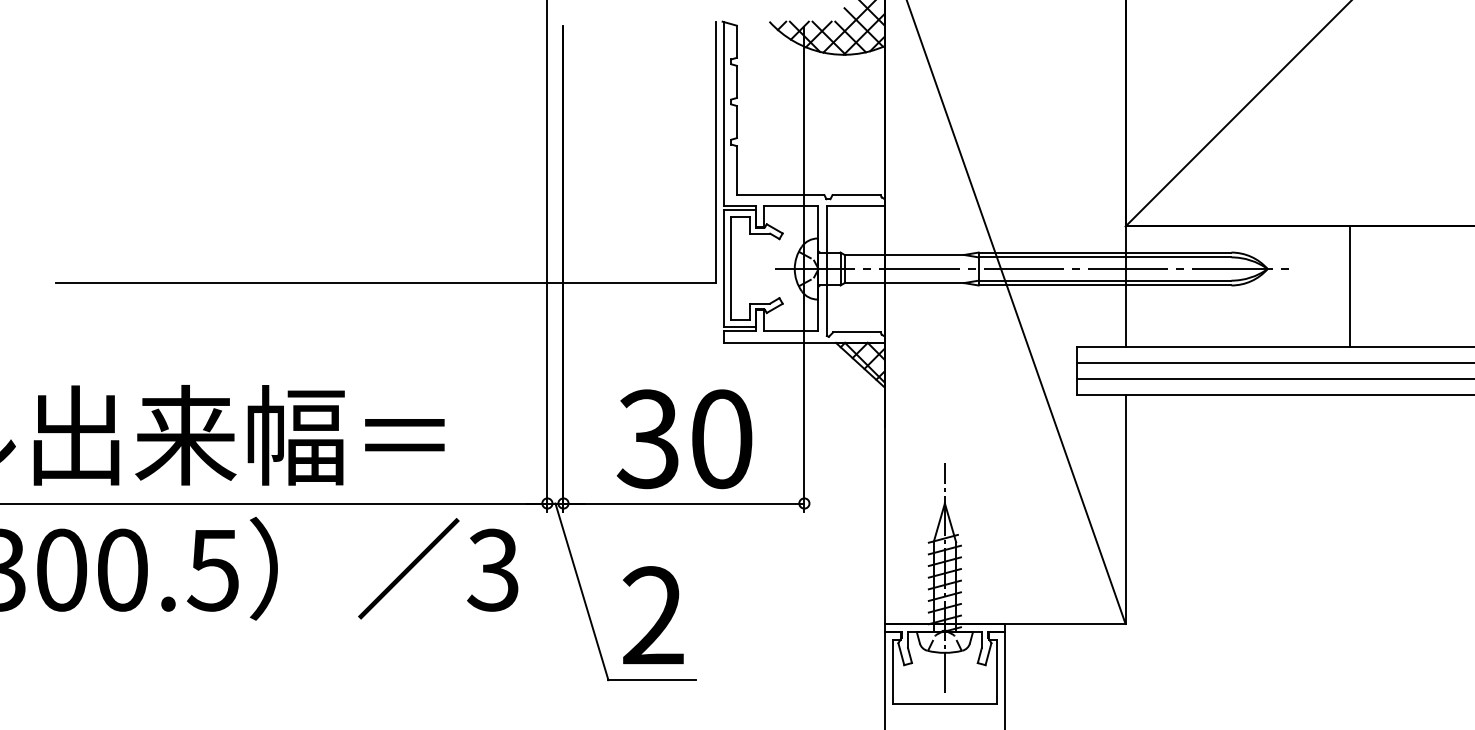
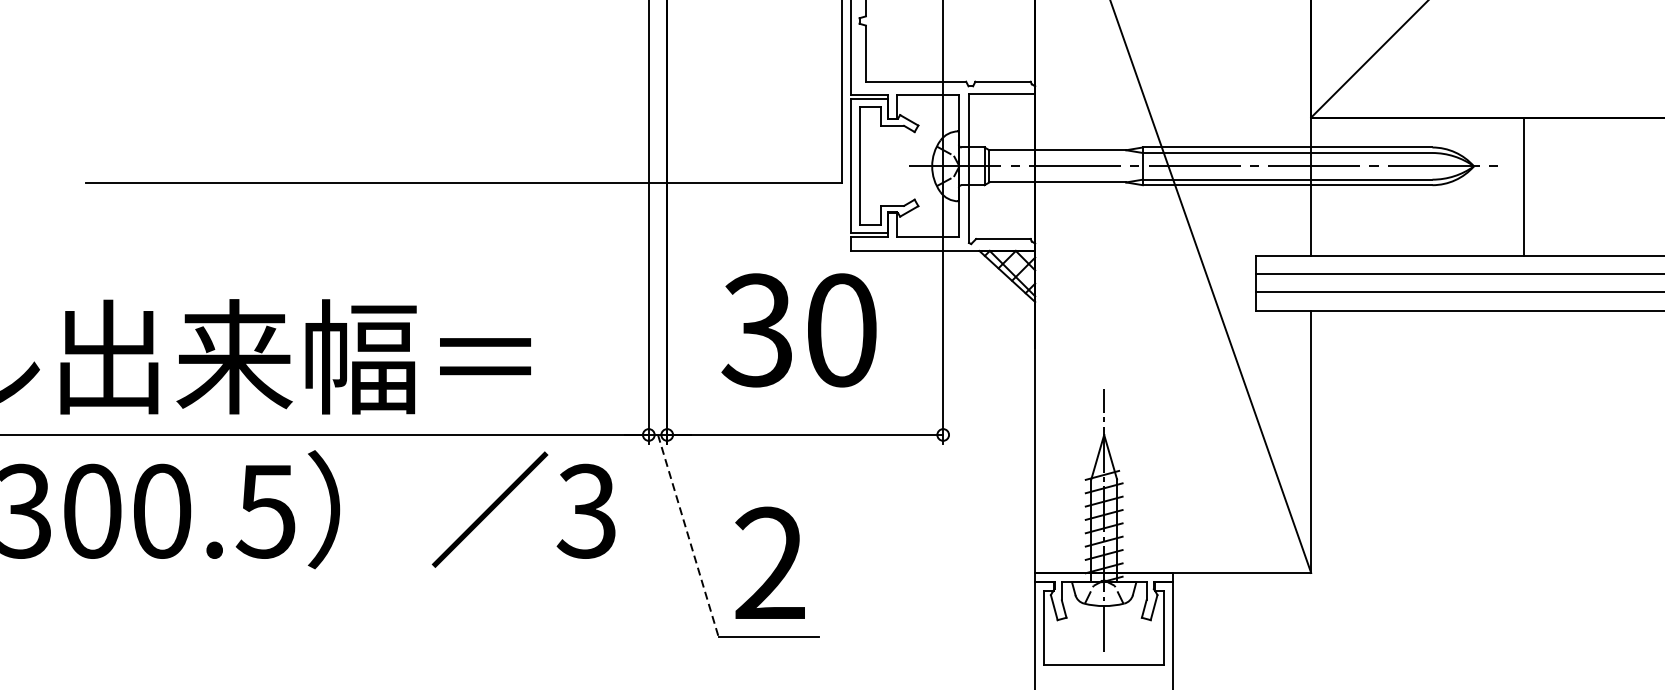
line: (1350, 286) -> (1524, 186), moved
text: (684, 439) -> (798, 330), moved
line: (582, 592) -> (689, 536), solid -> dashed

